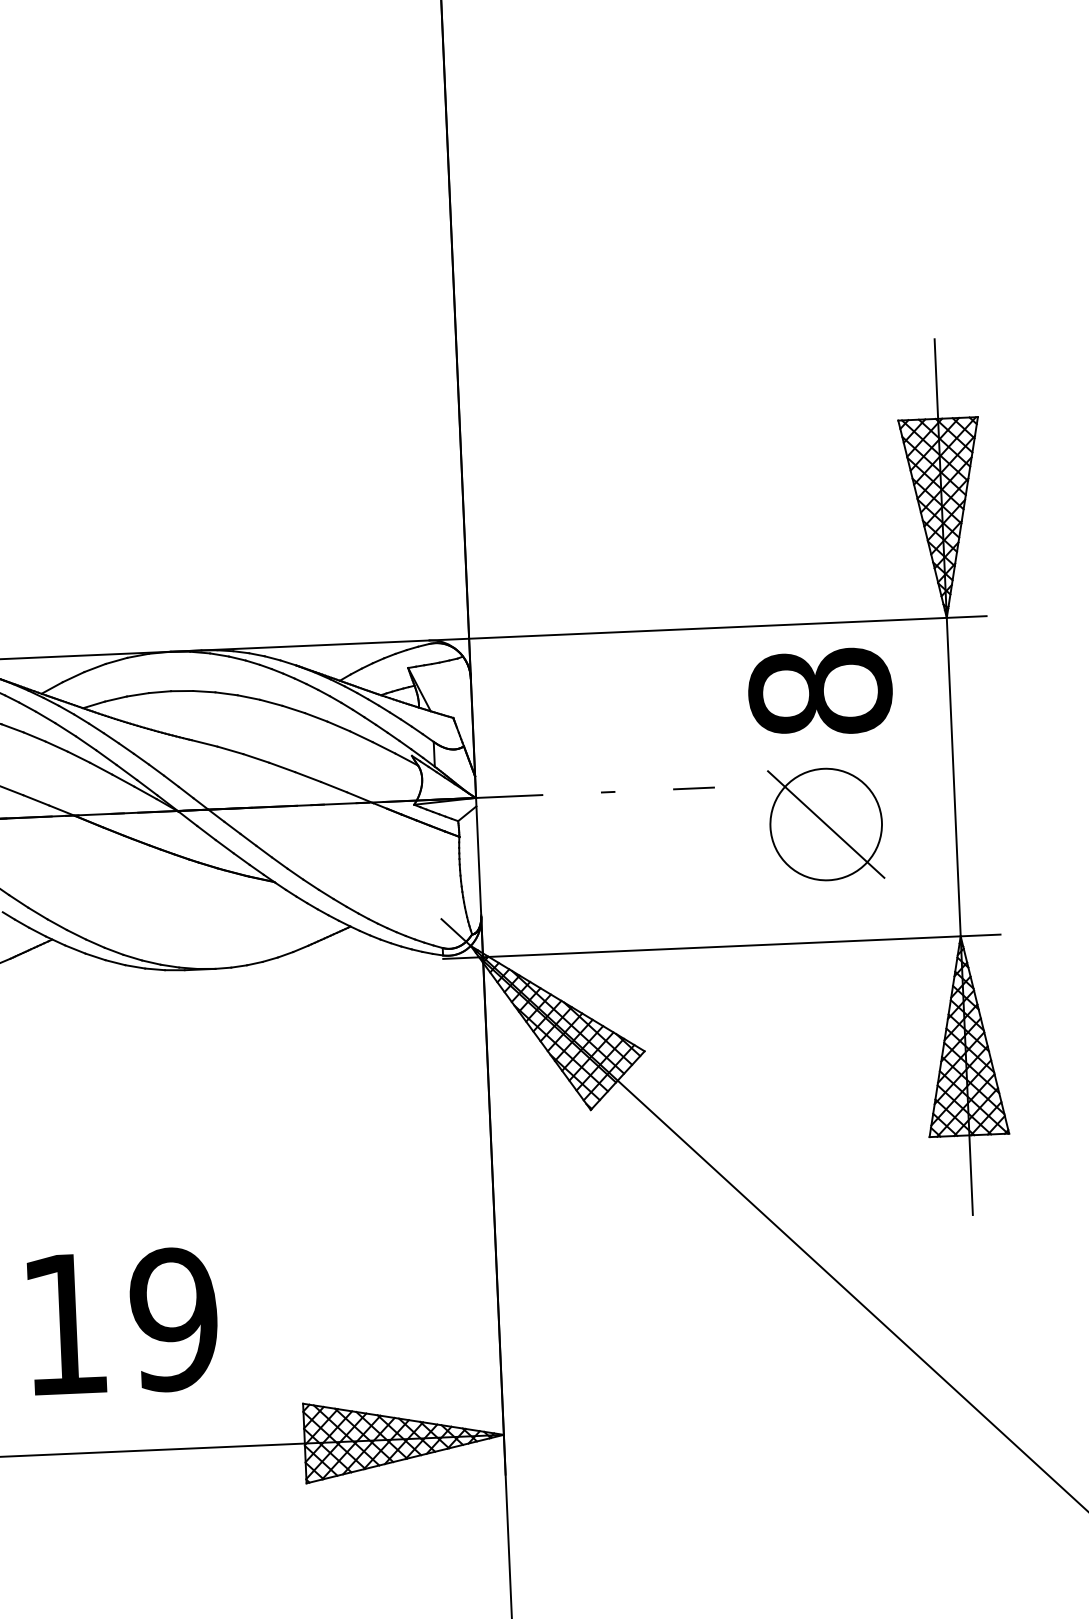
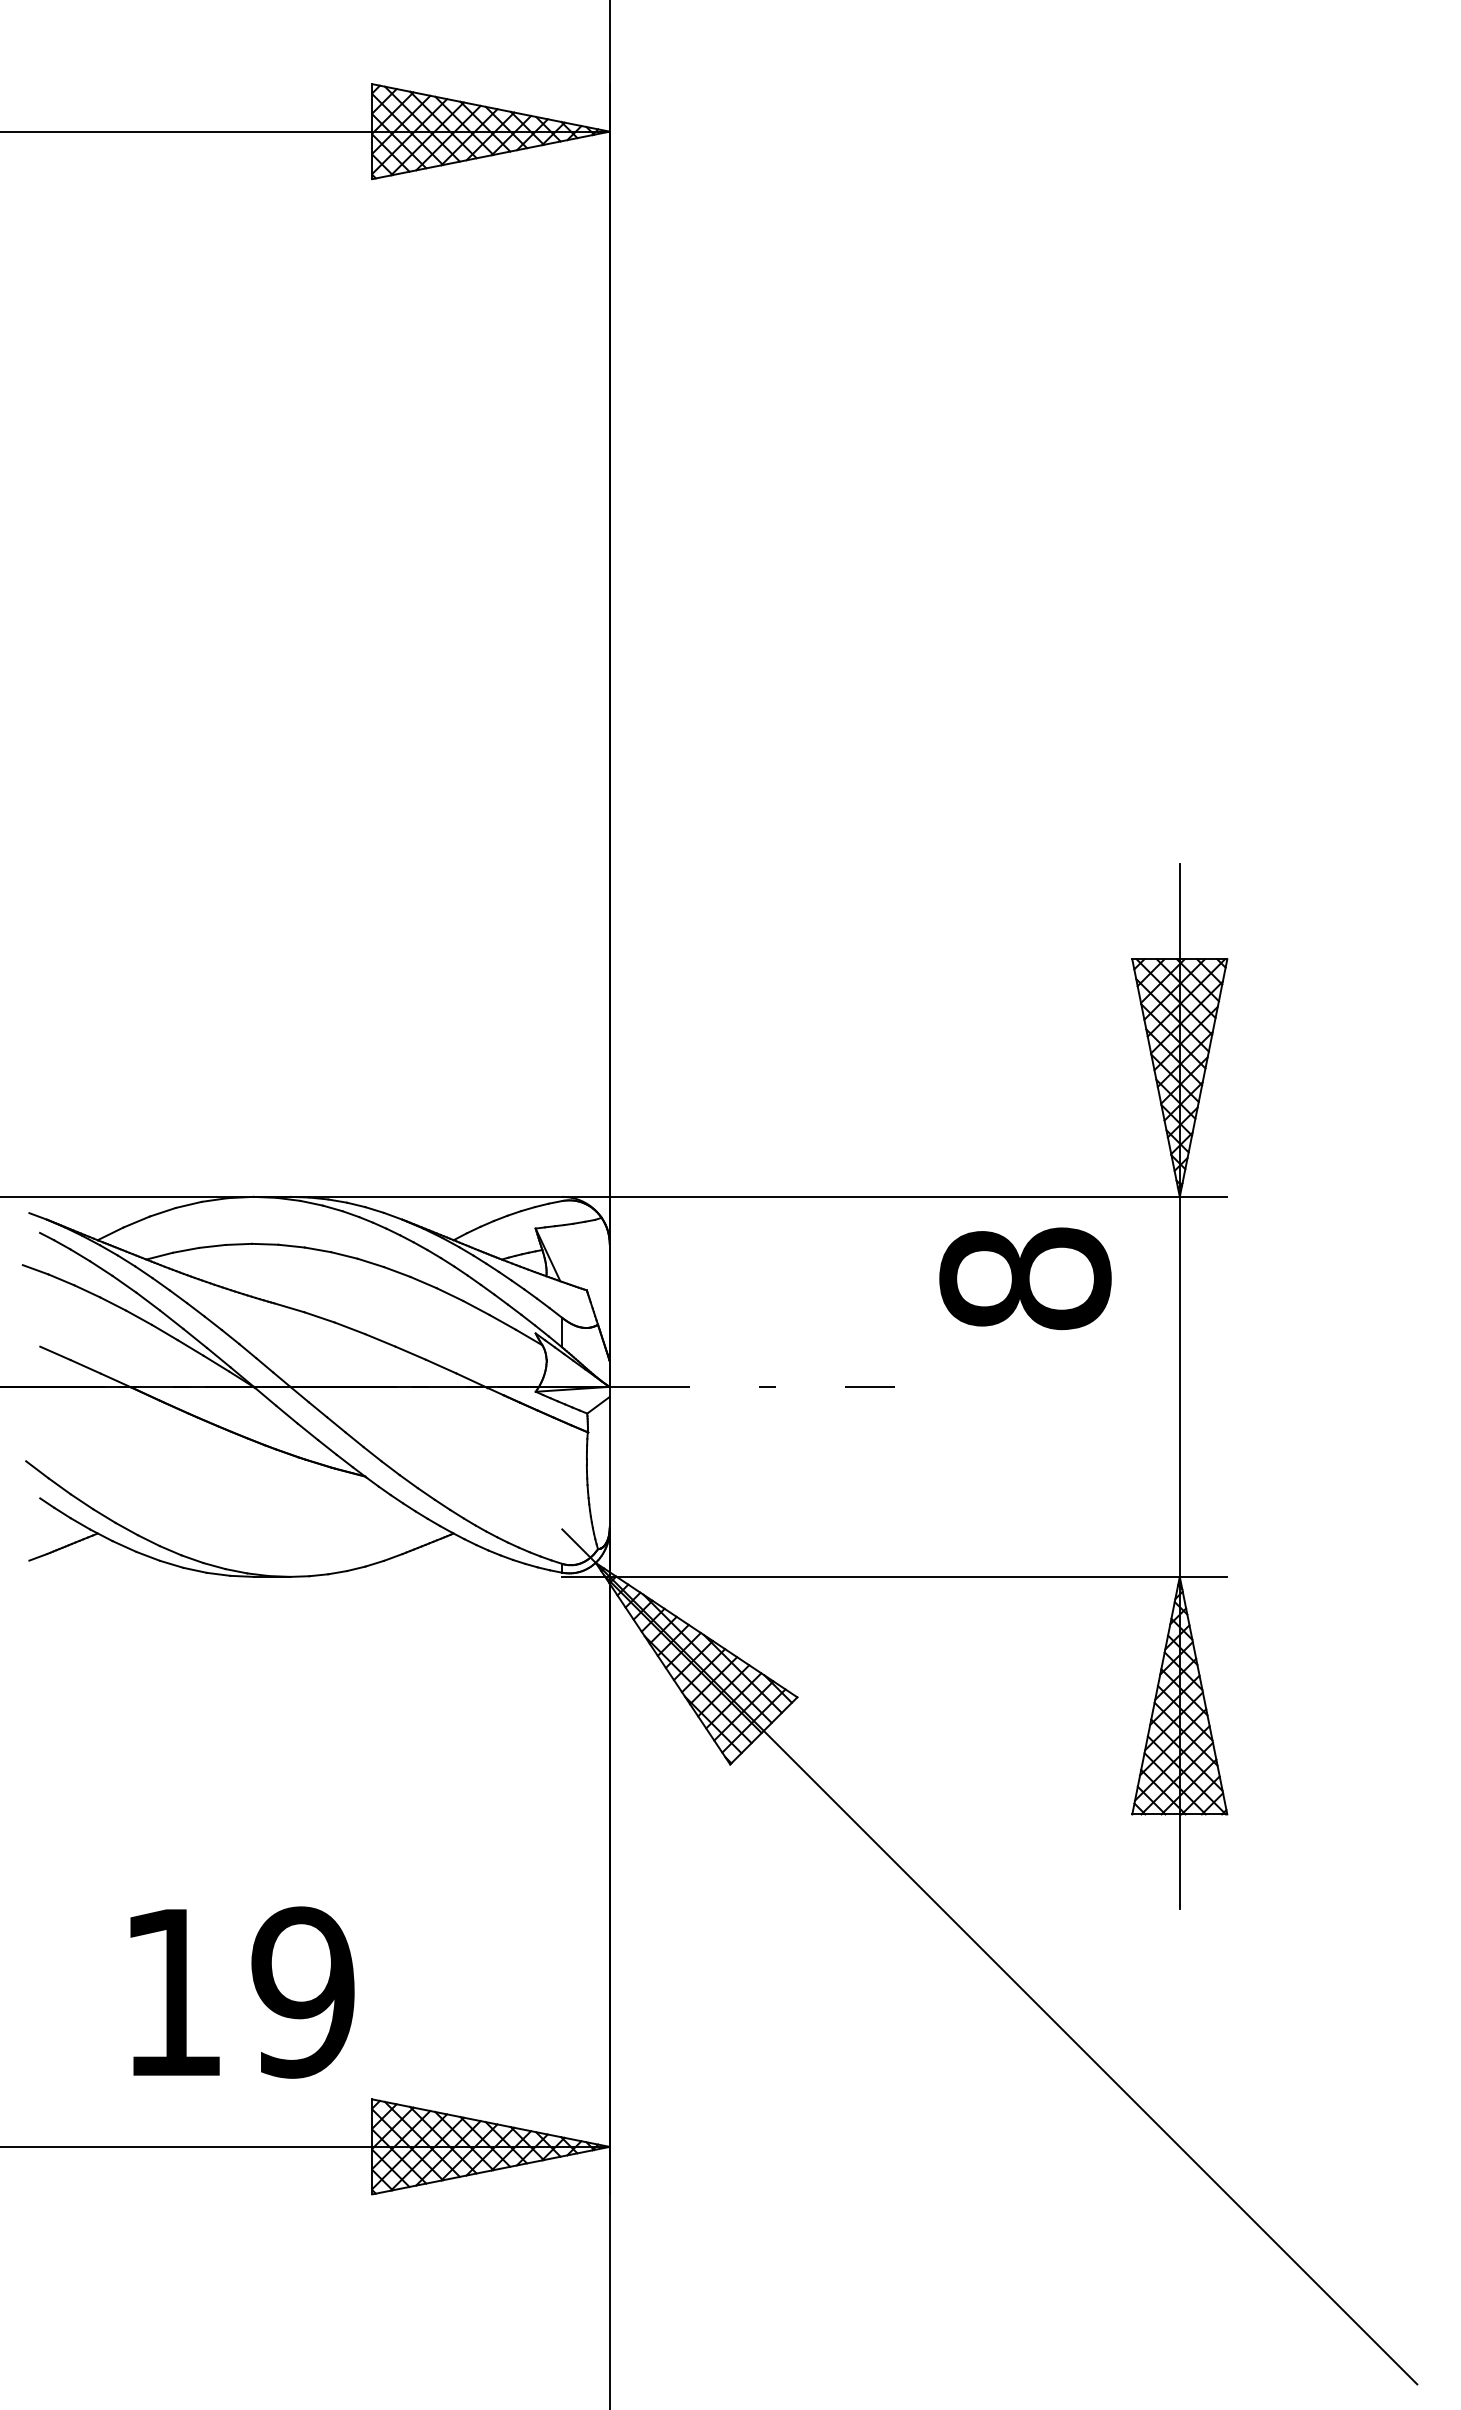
part: (825, 824) -> (1024, 1436), removed
text: (123, 1321) -> (242, 1992), moved

